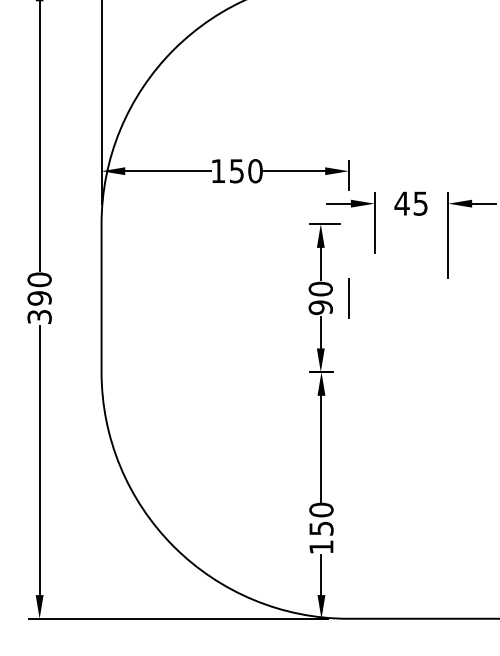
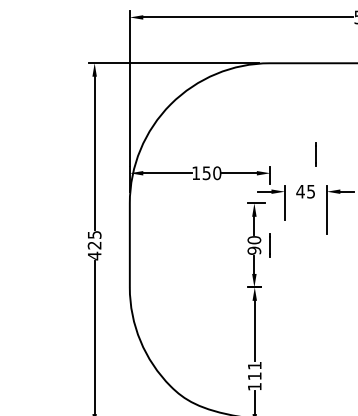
line: (428, 138) -> (315, 154), added
text: (39, 298) -> (94, 245), 390 -> 425
text: (321, 518) -> (254, 370), 150 -> 111

